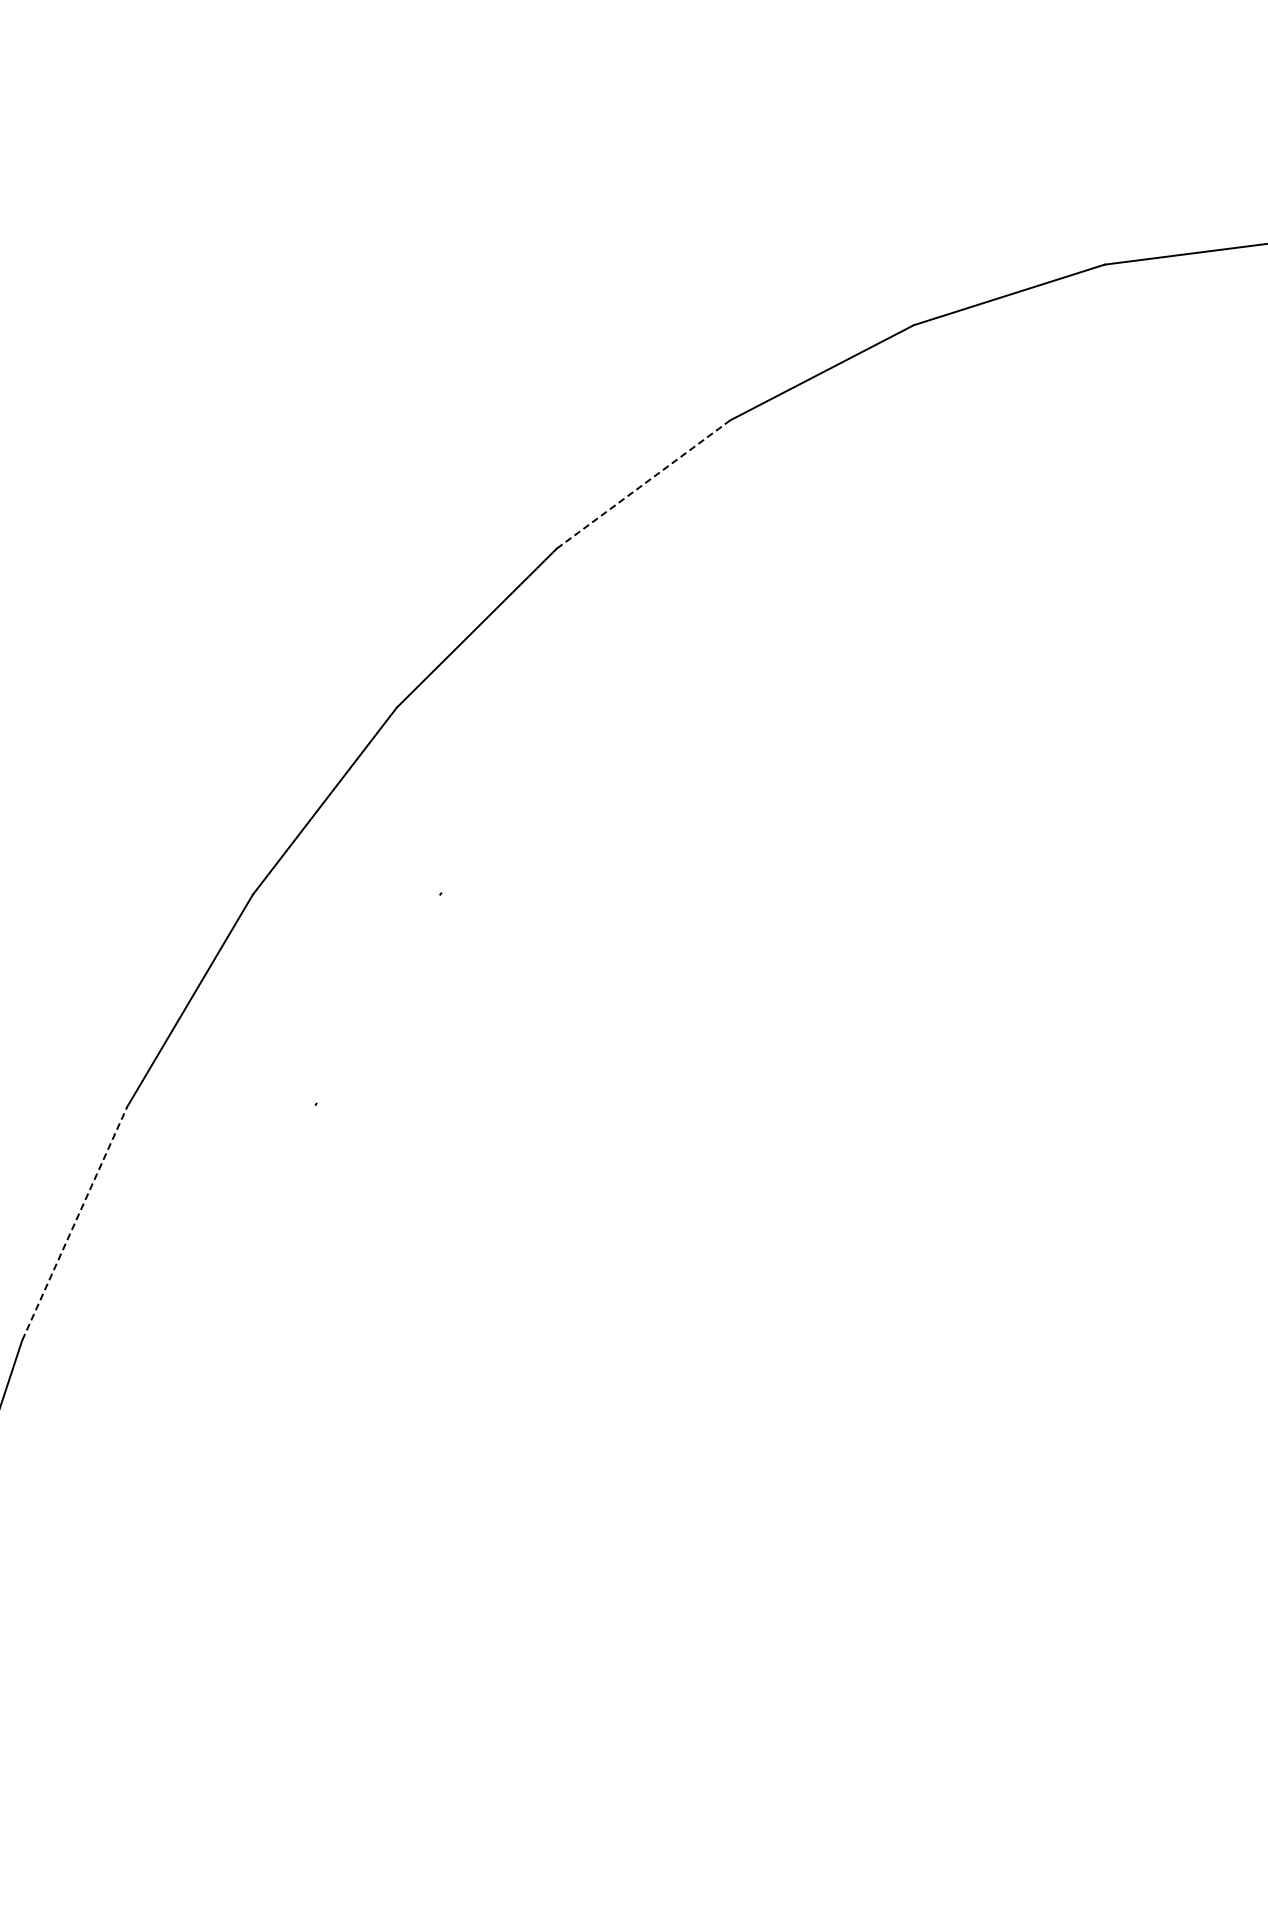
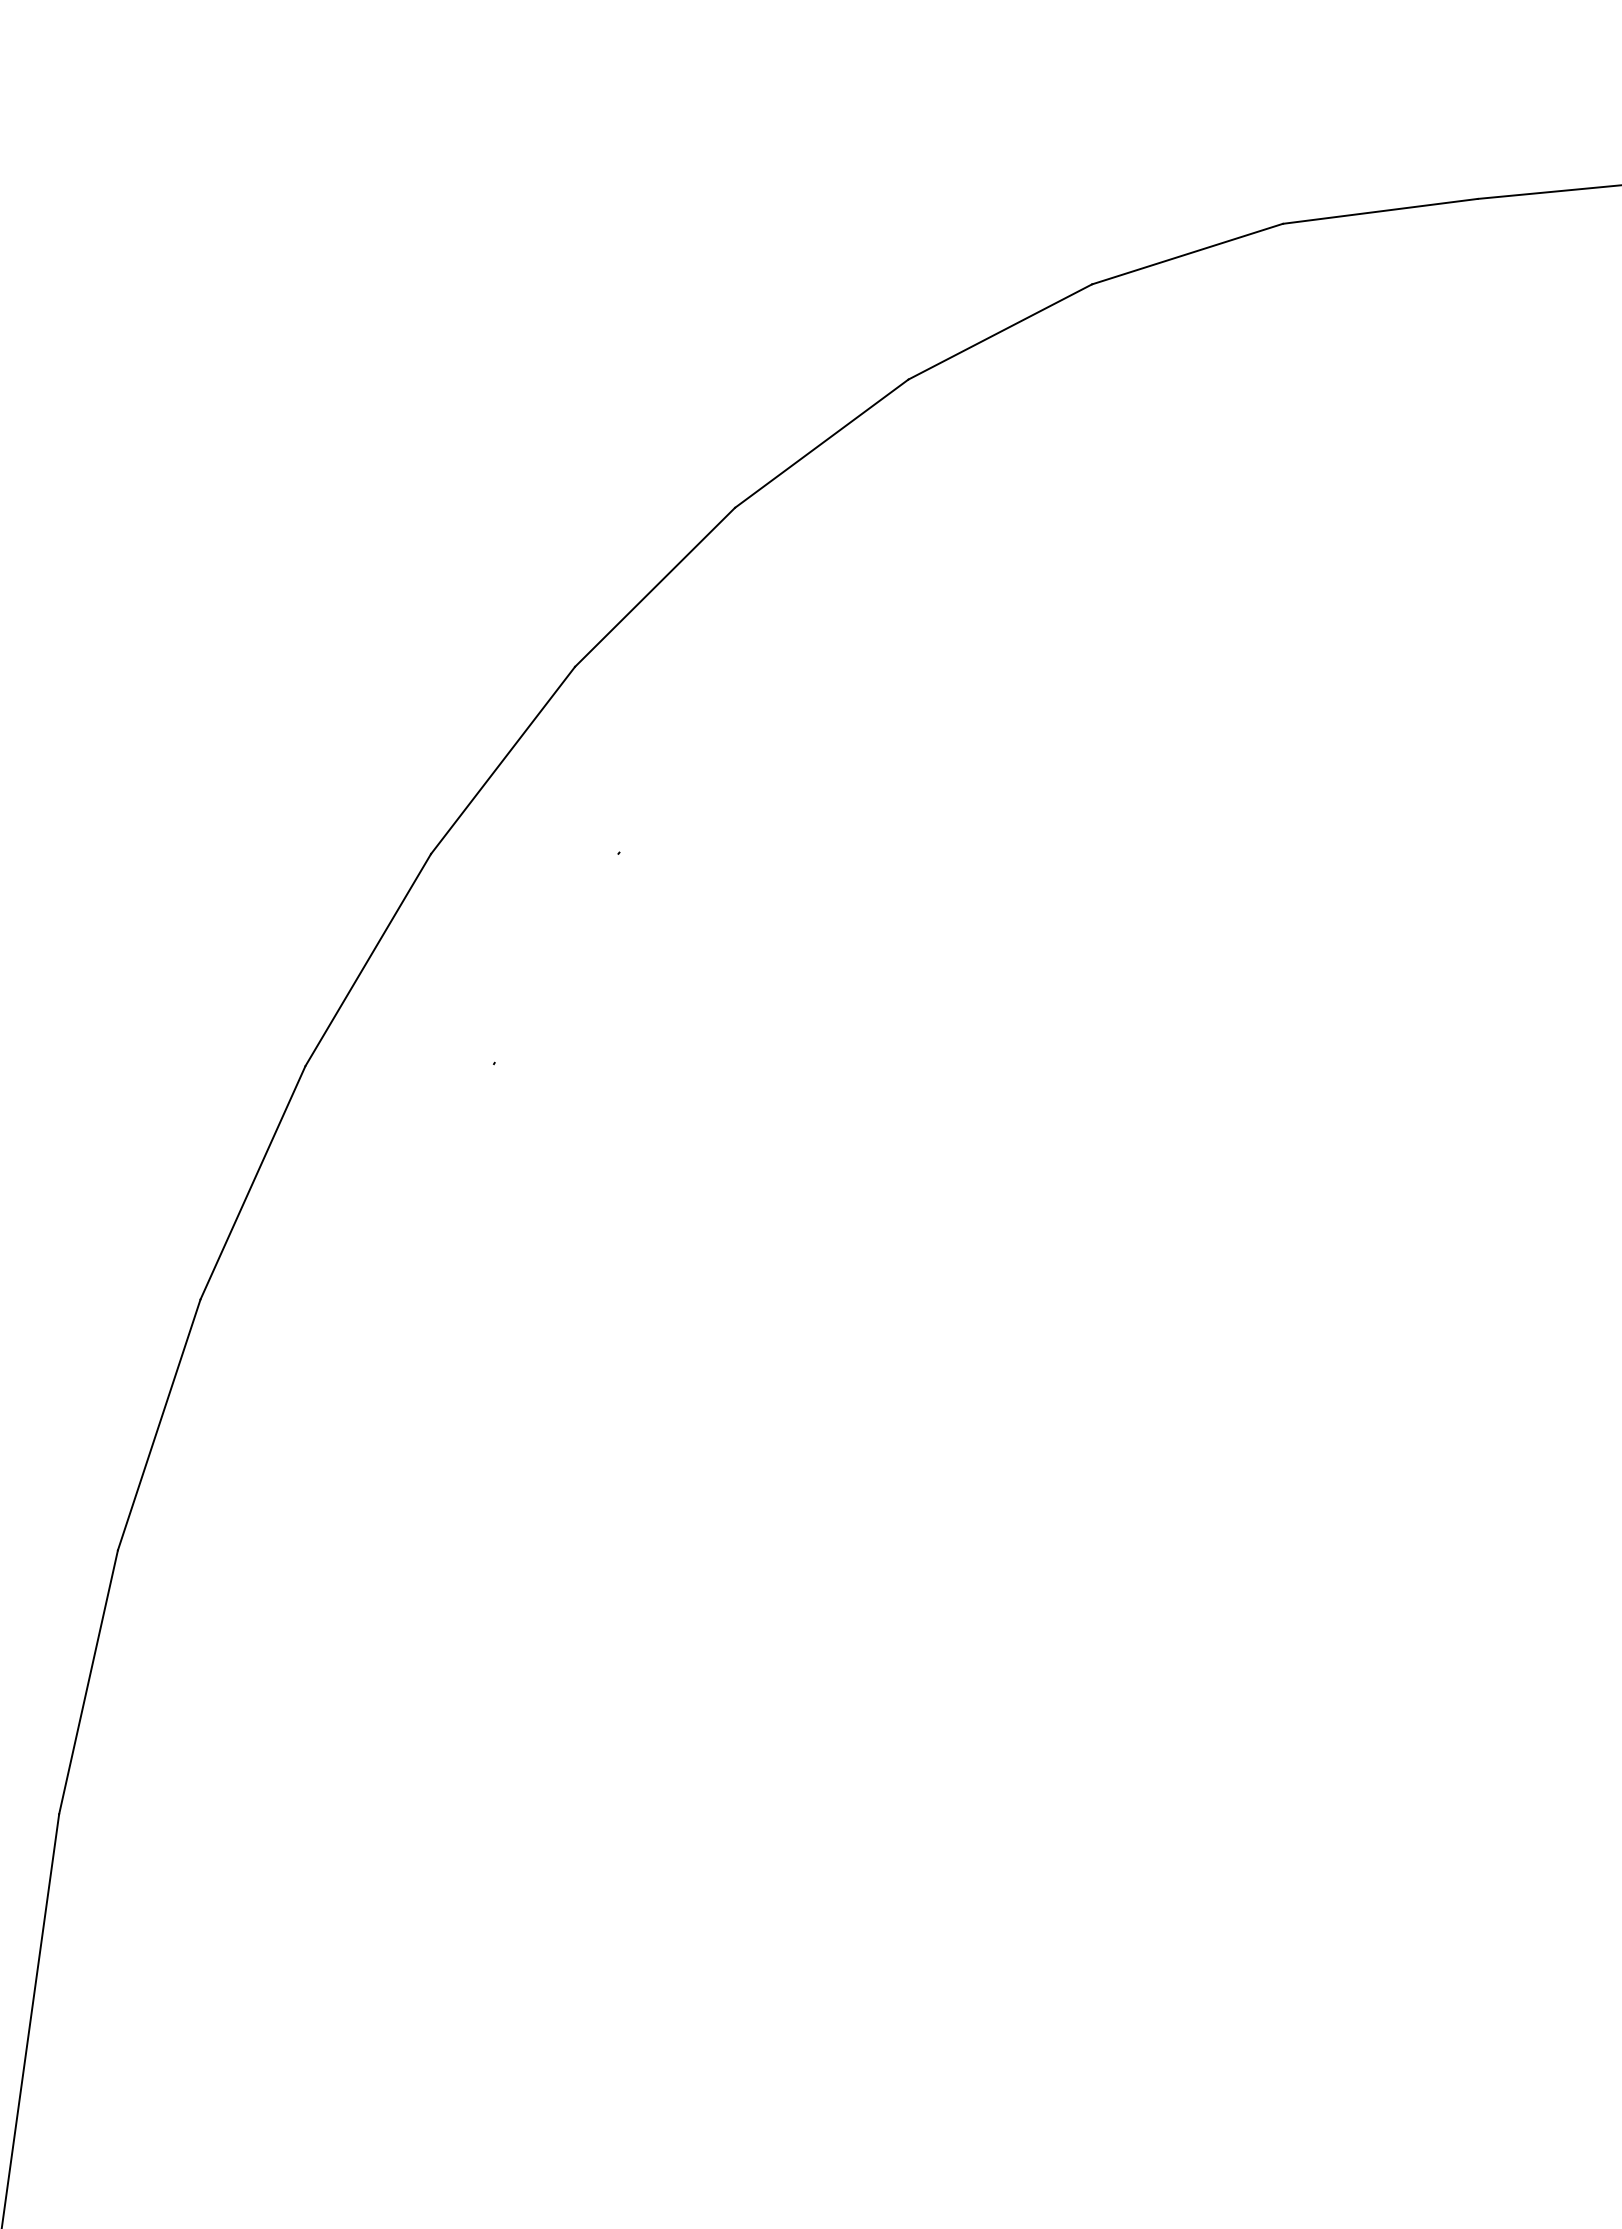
line: (643, 484) -> (821, 443), dashed -> solid
line: (74, 1223) -> (252, 1182), dashed -> solid

